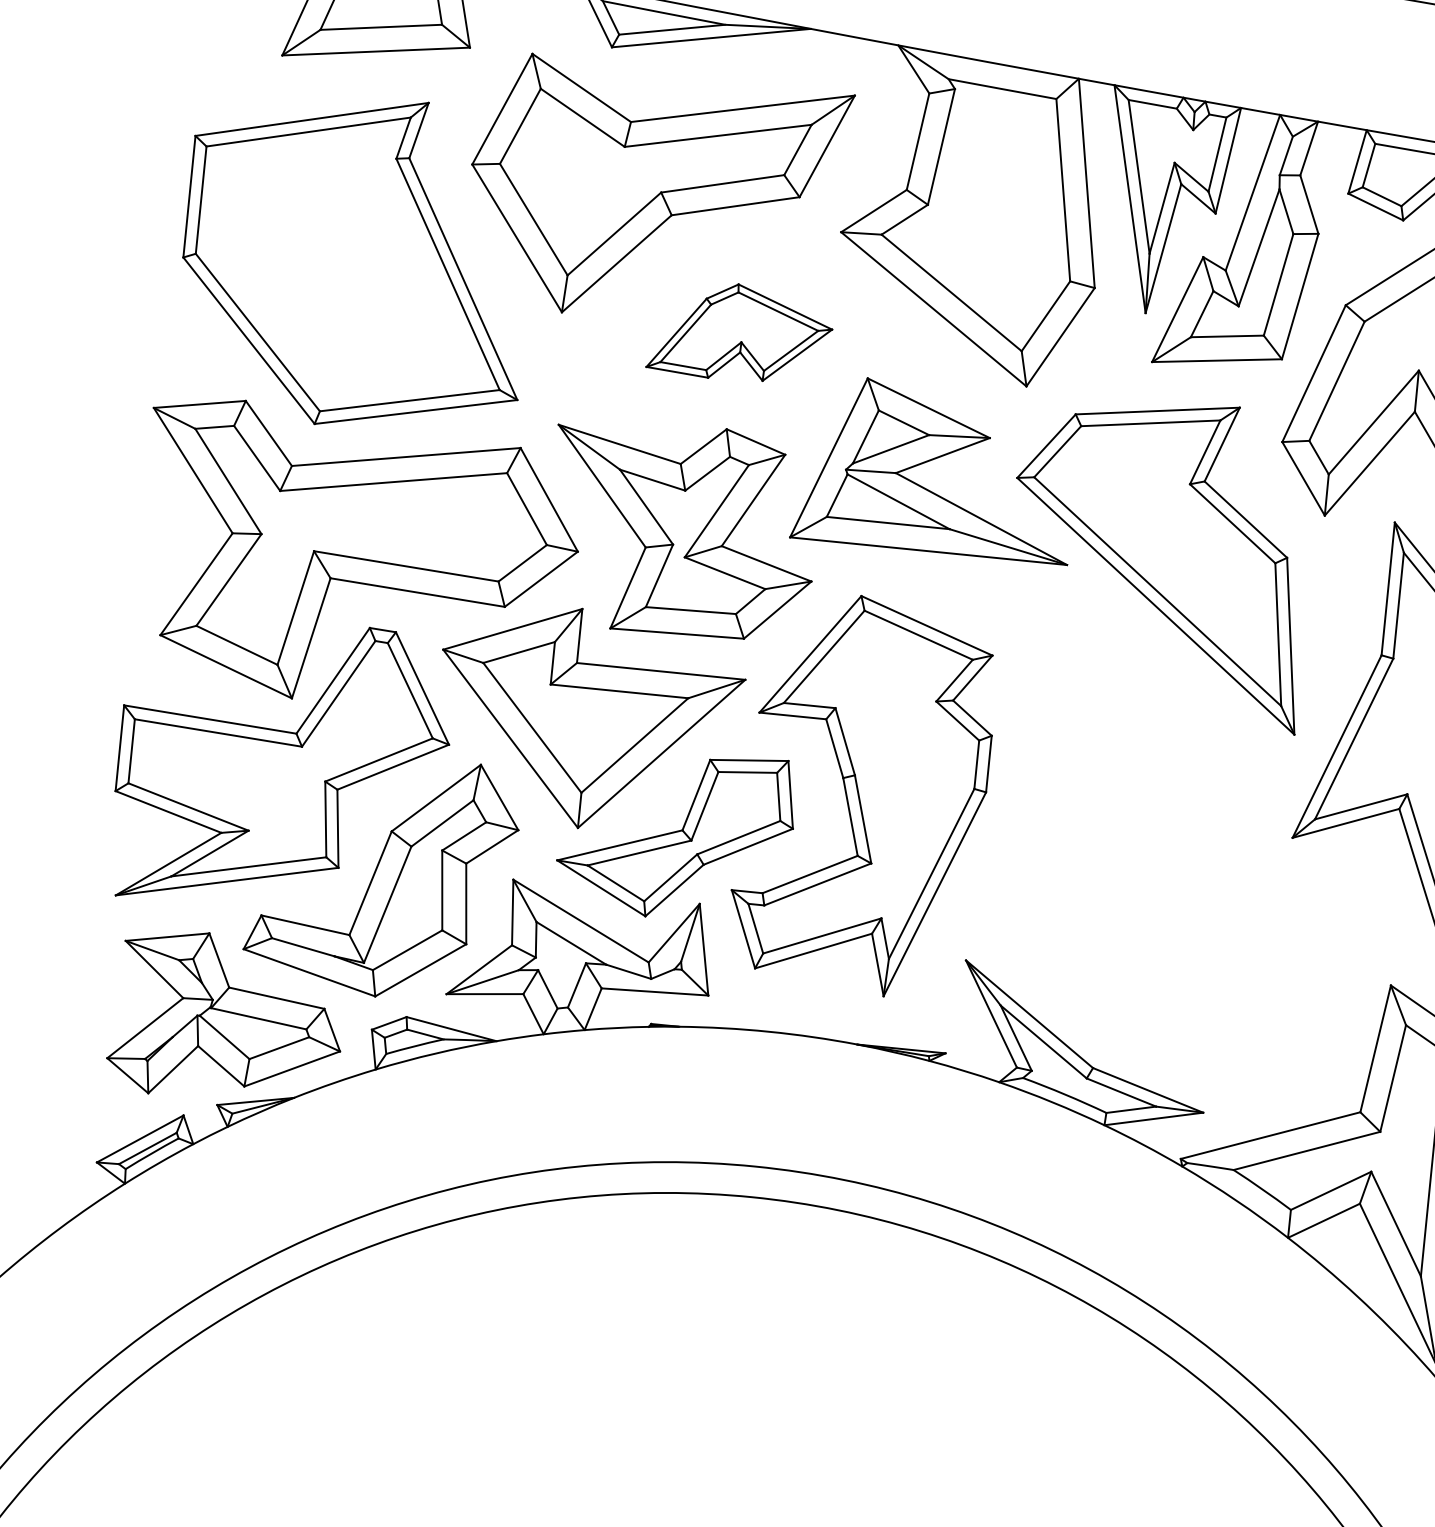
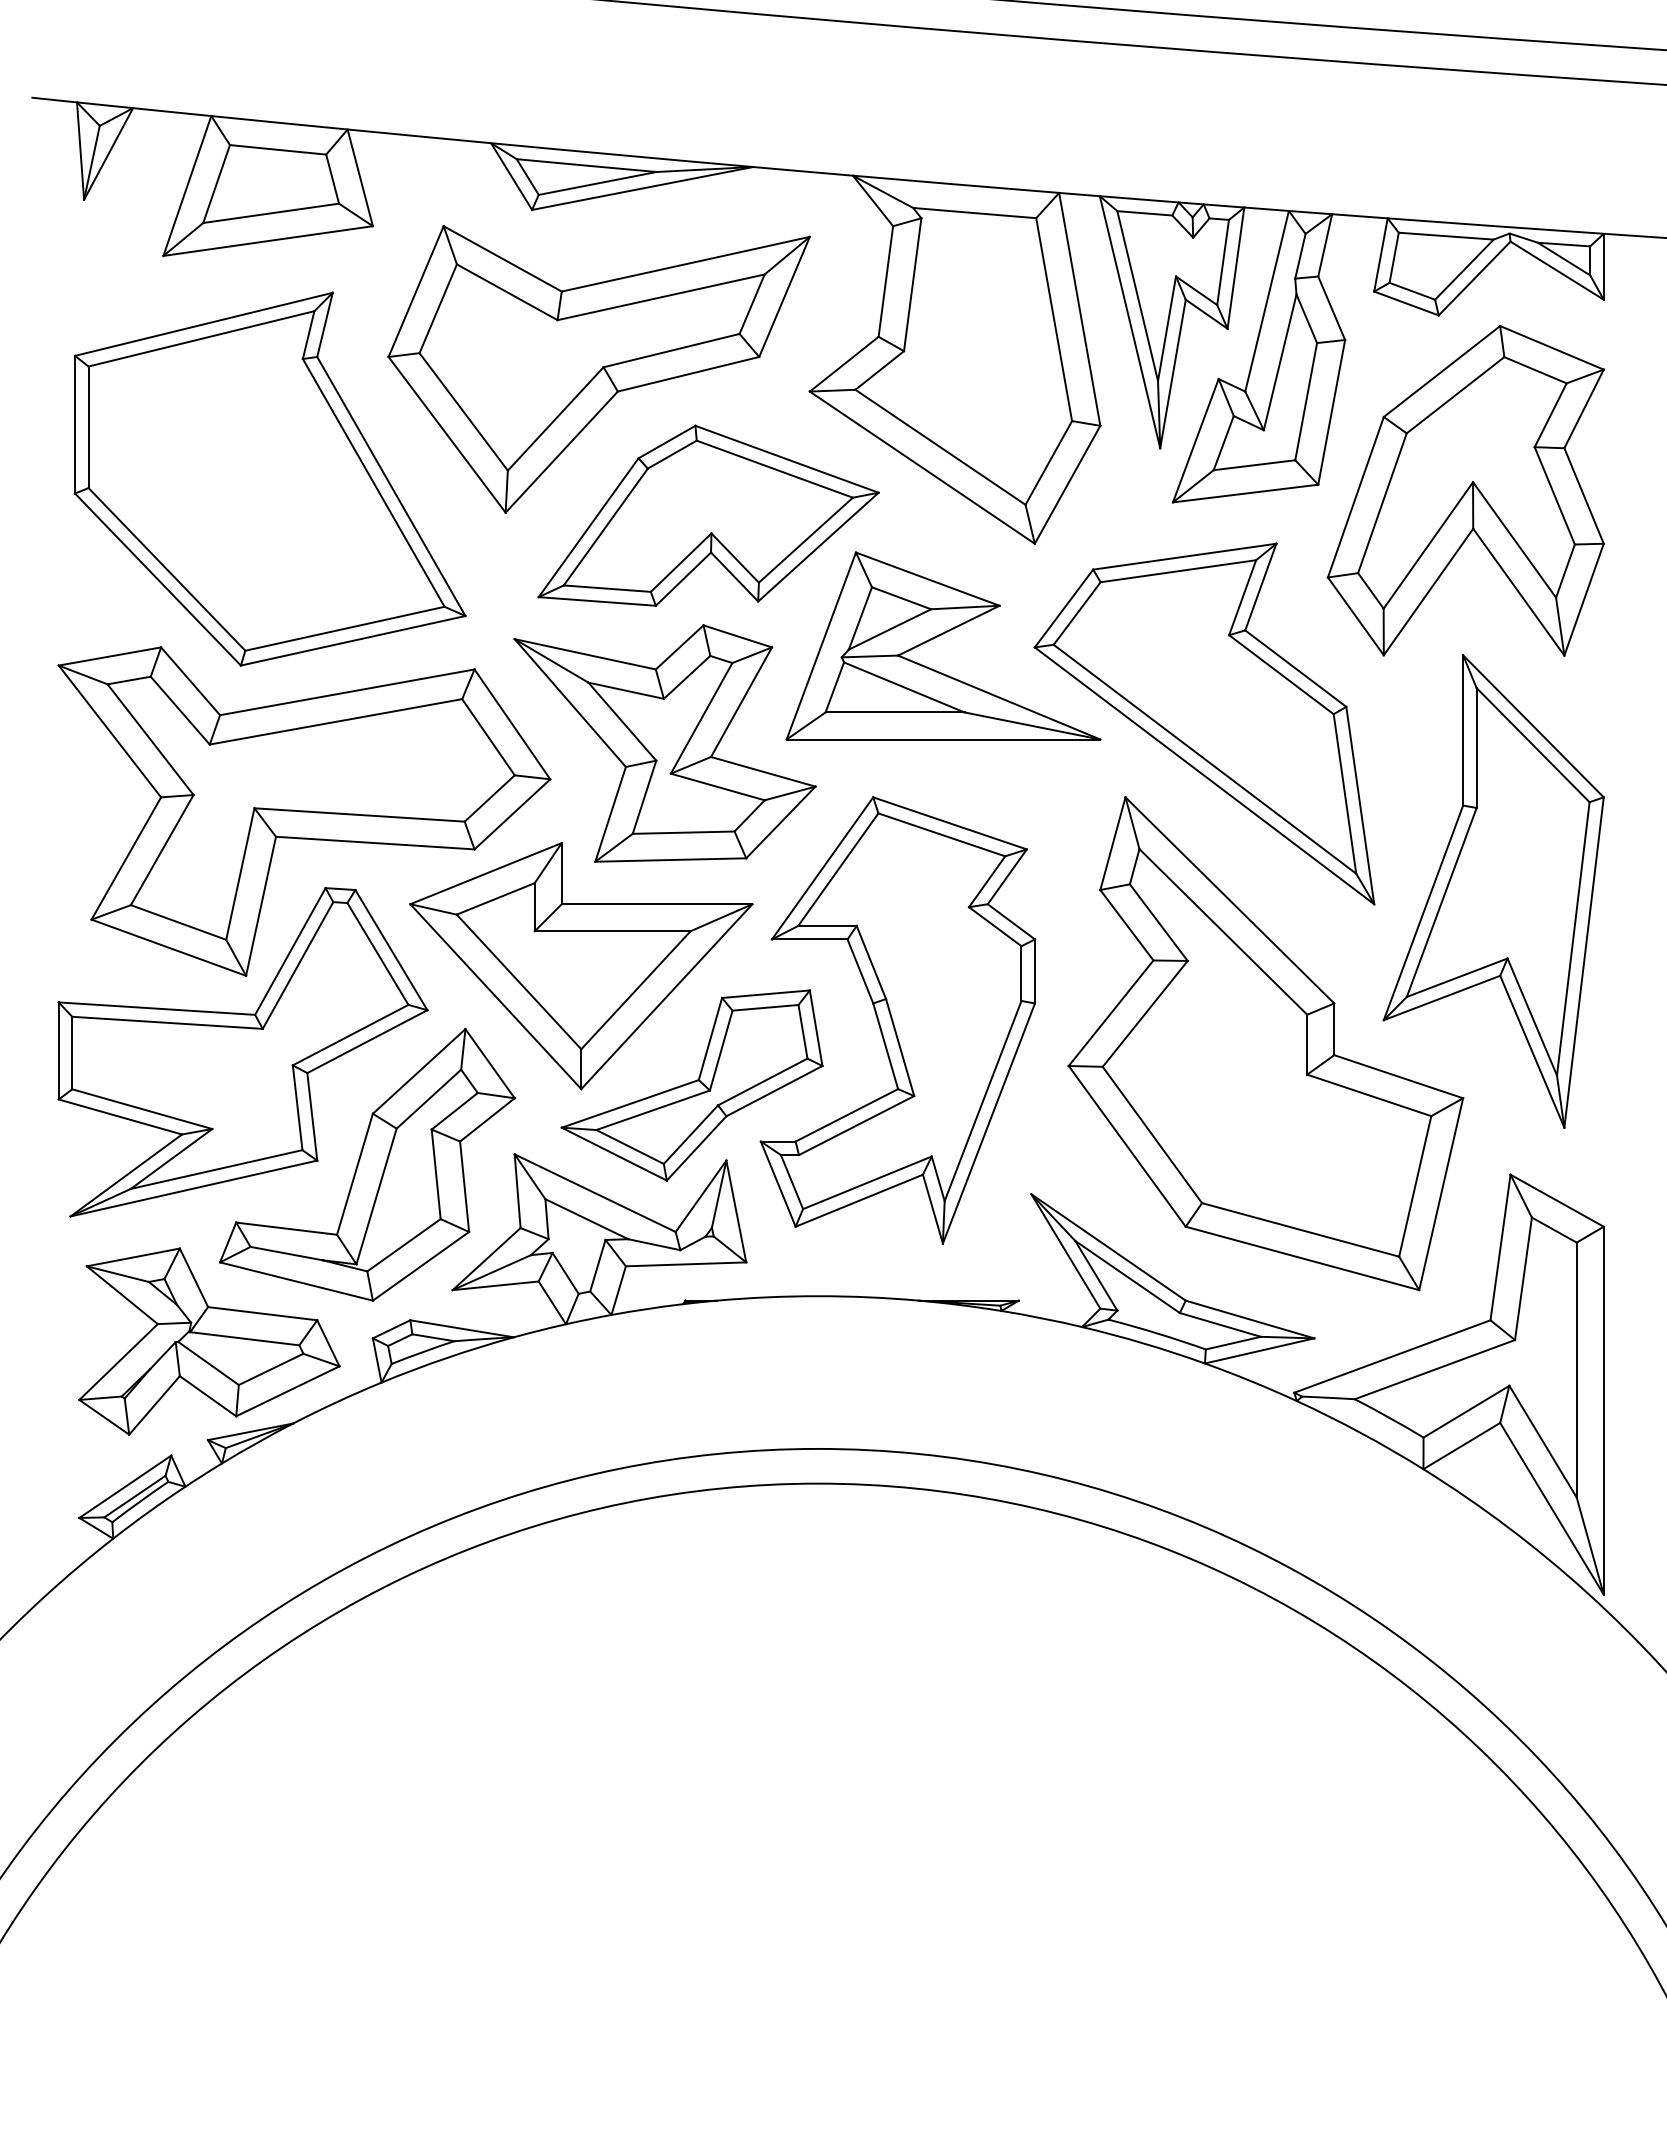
part: (740, 332) -> (708, 515), size x1.67
part: (1186, 848) -> (1265, 1043), added

